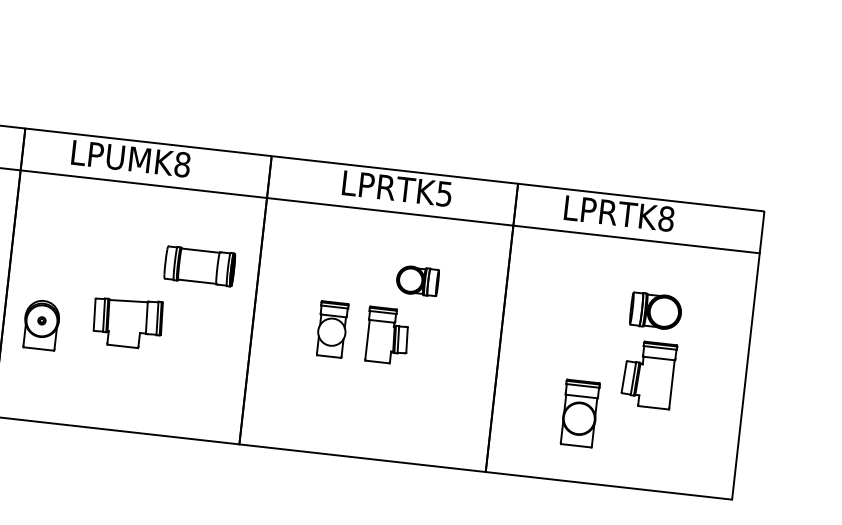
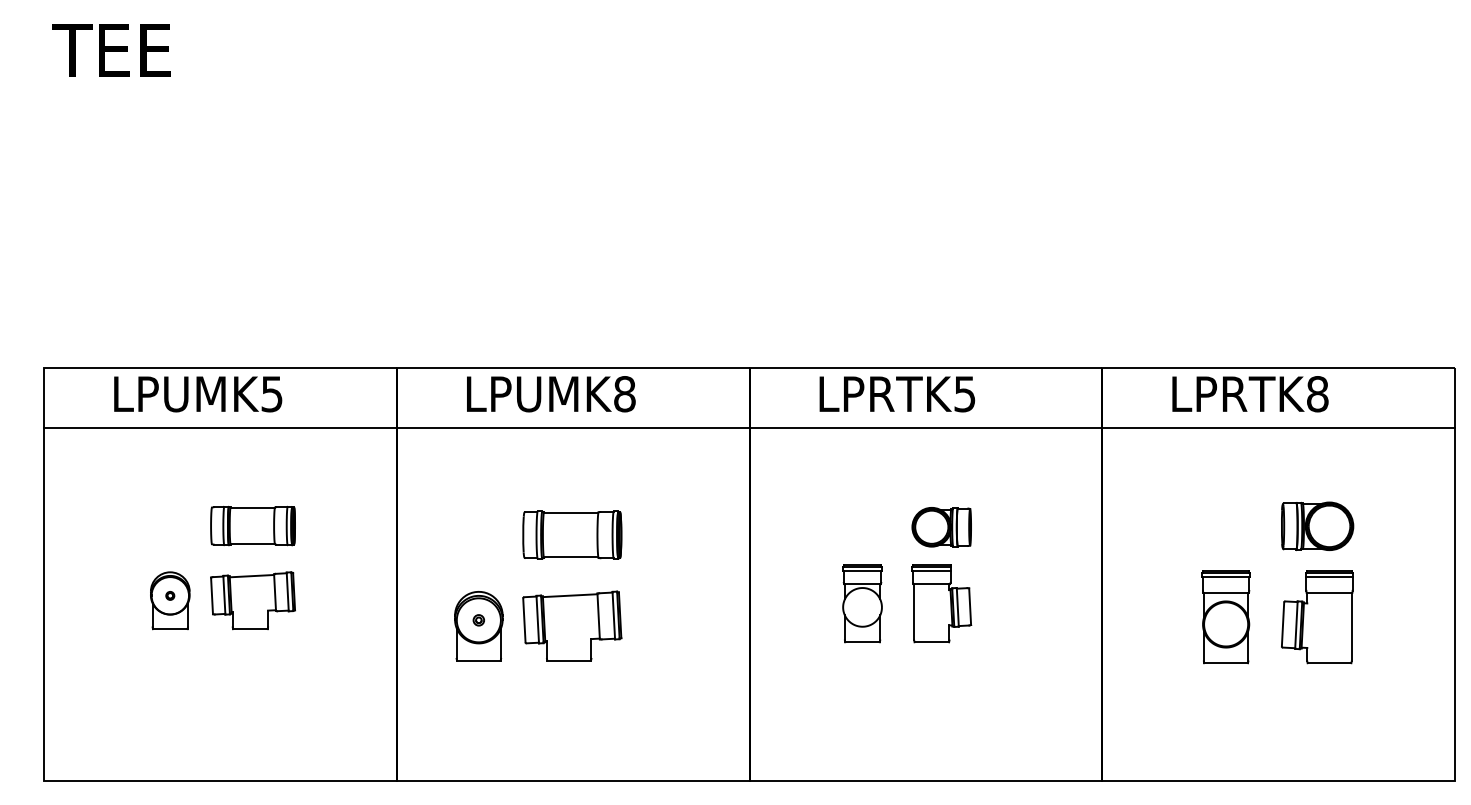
text: (397, 189) -> (897, 394), moved
part: (199, 265) -> (572, 534), moved
part: (417, 281) -> (941, 527), moved
part: (41, 325) -> (478, 626), moved
part: (579, 413) -> (1225, 617), moved

